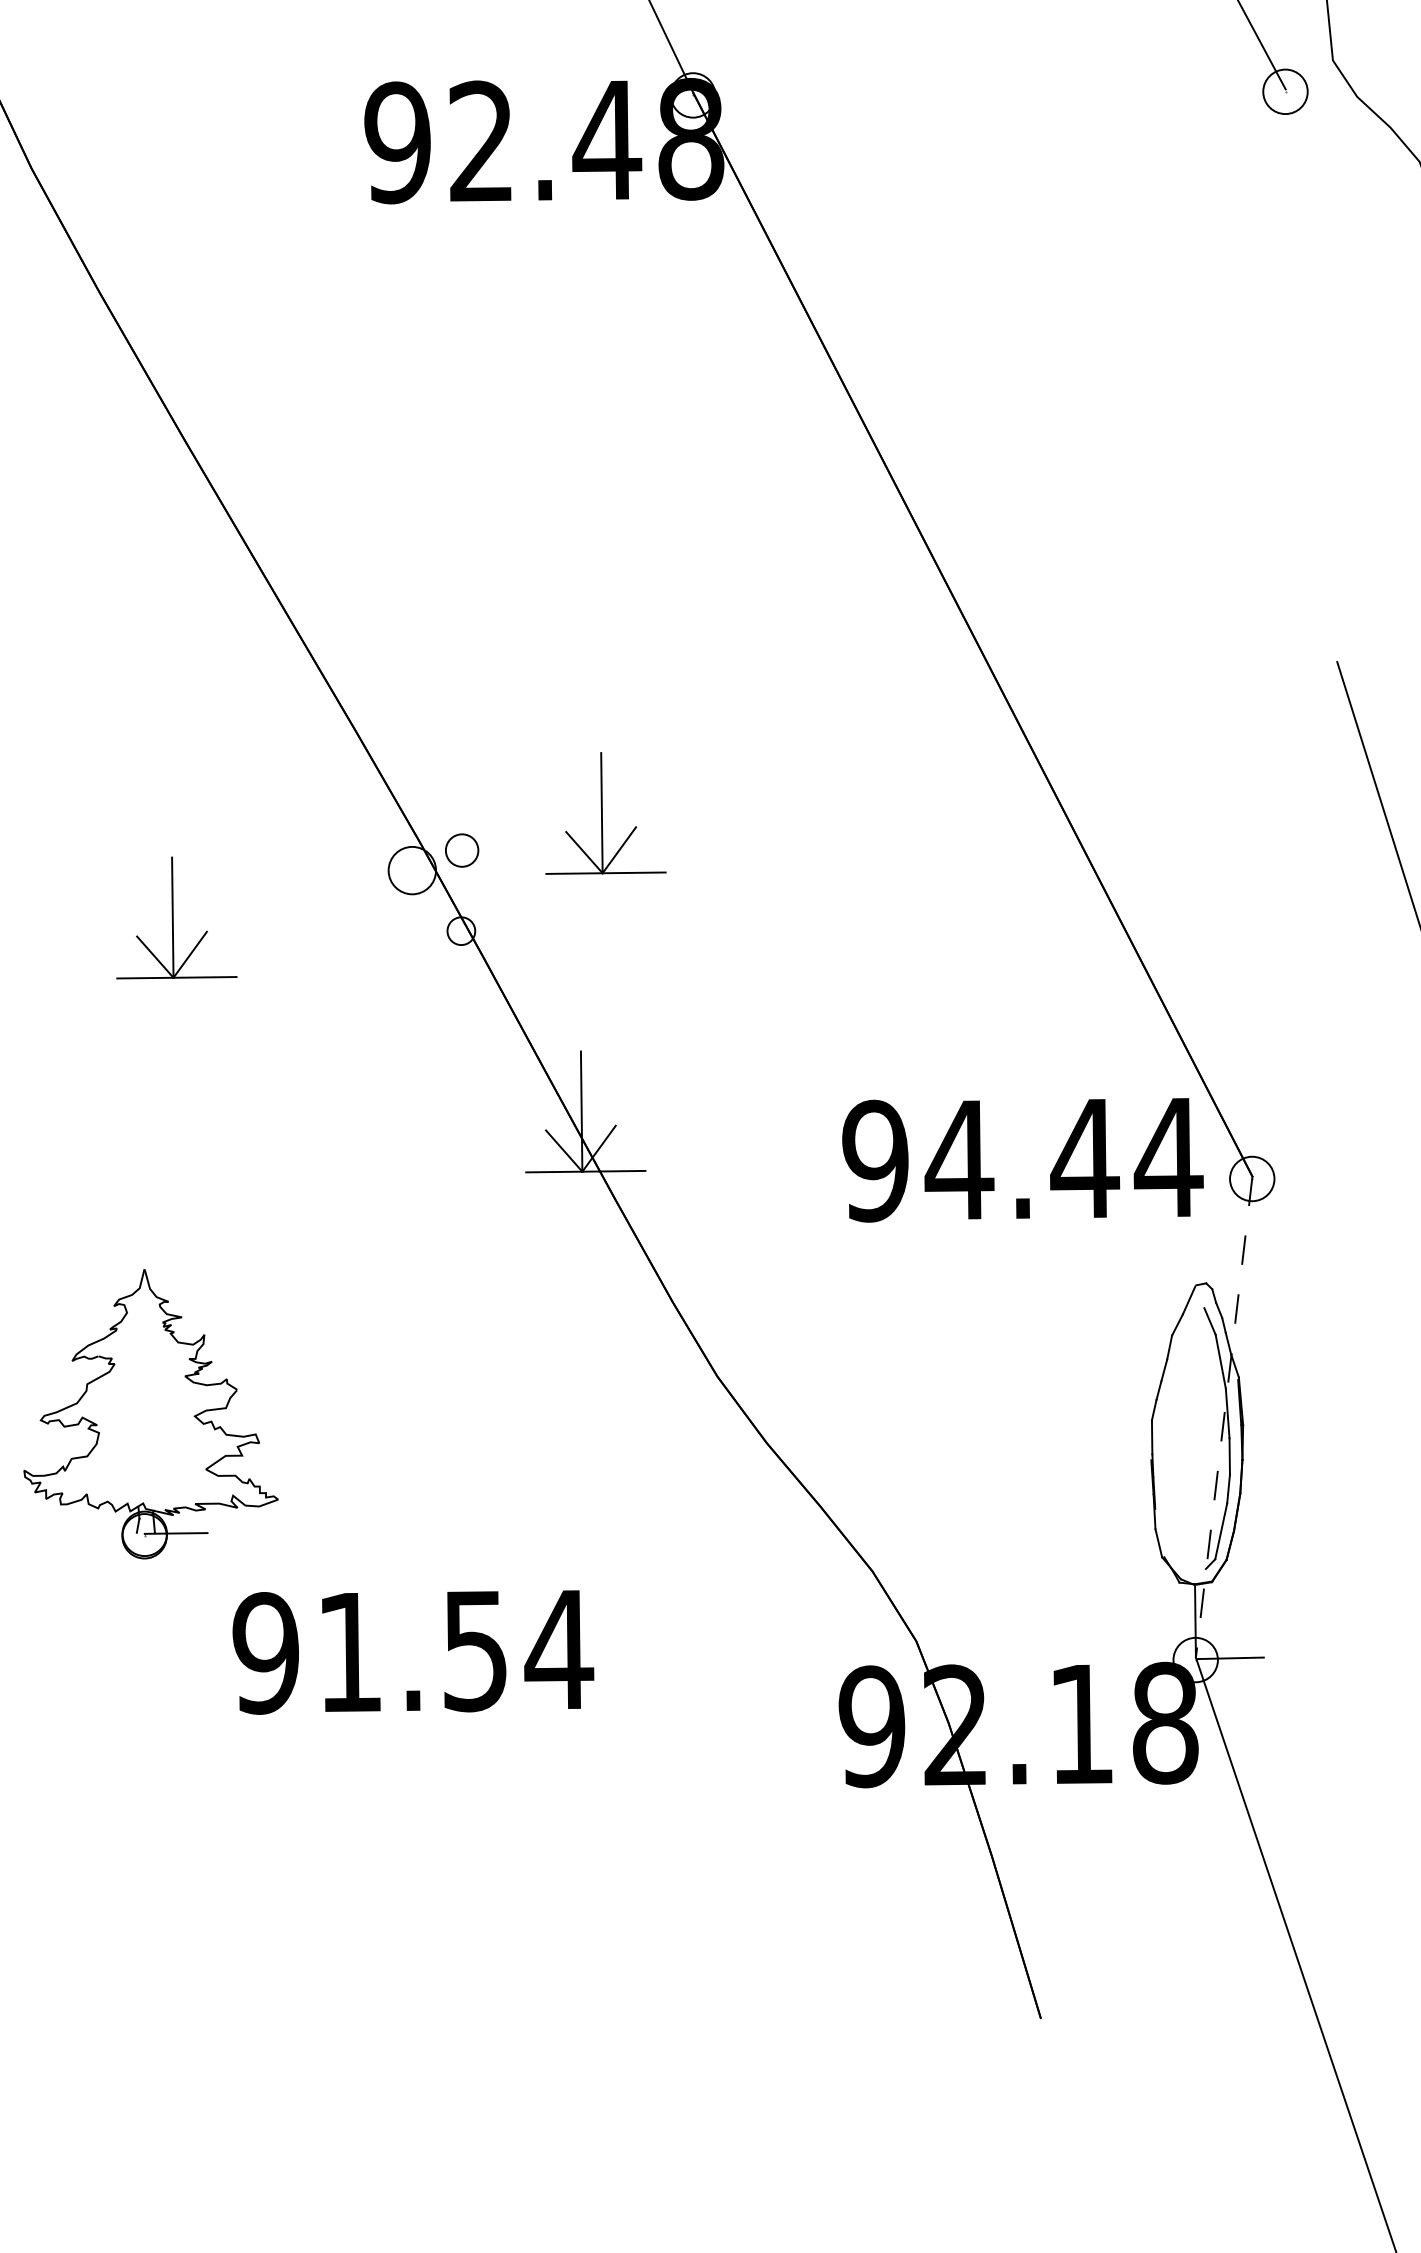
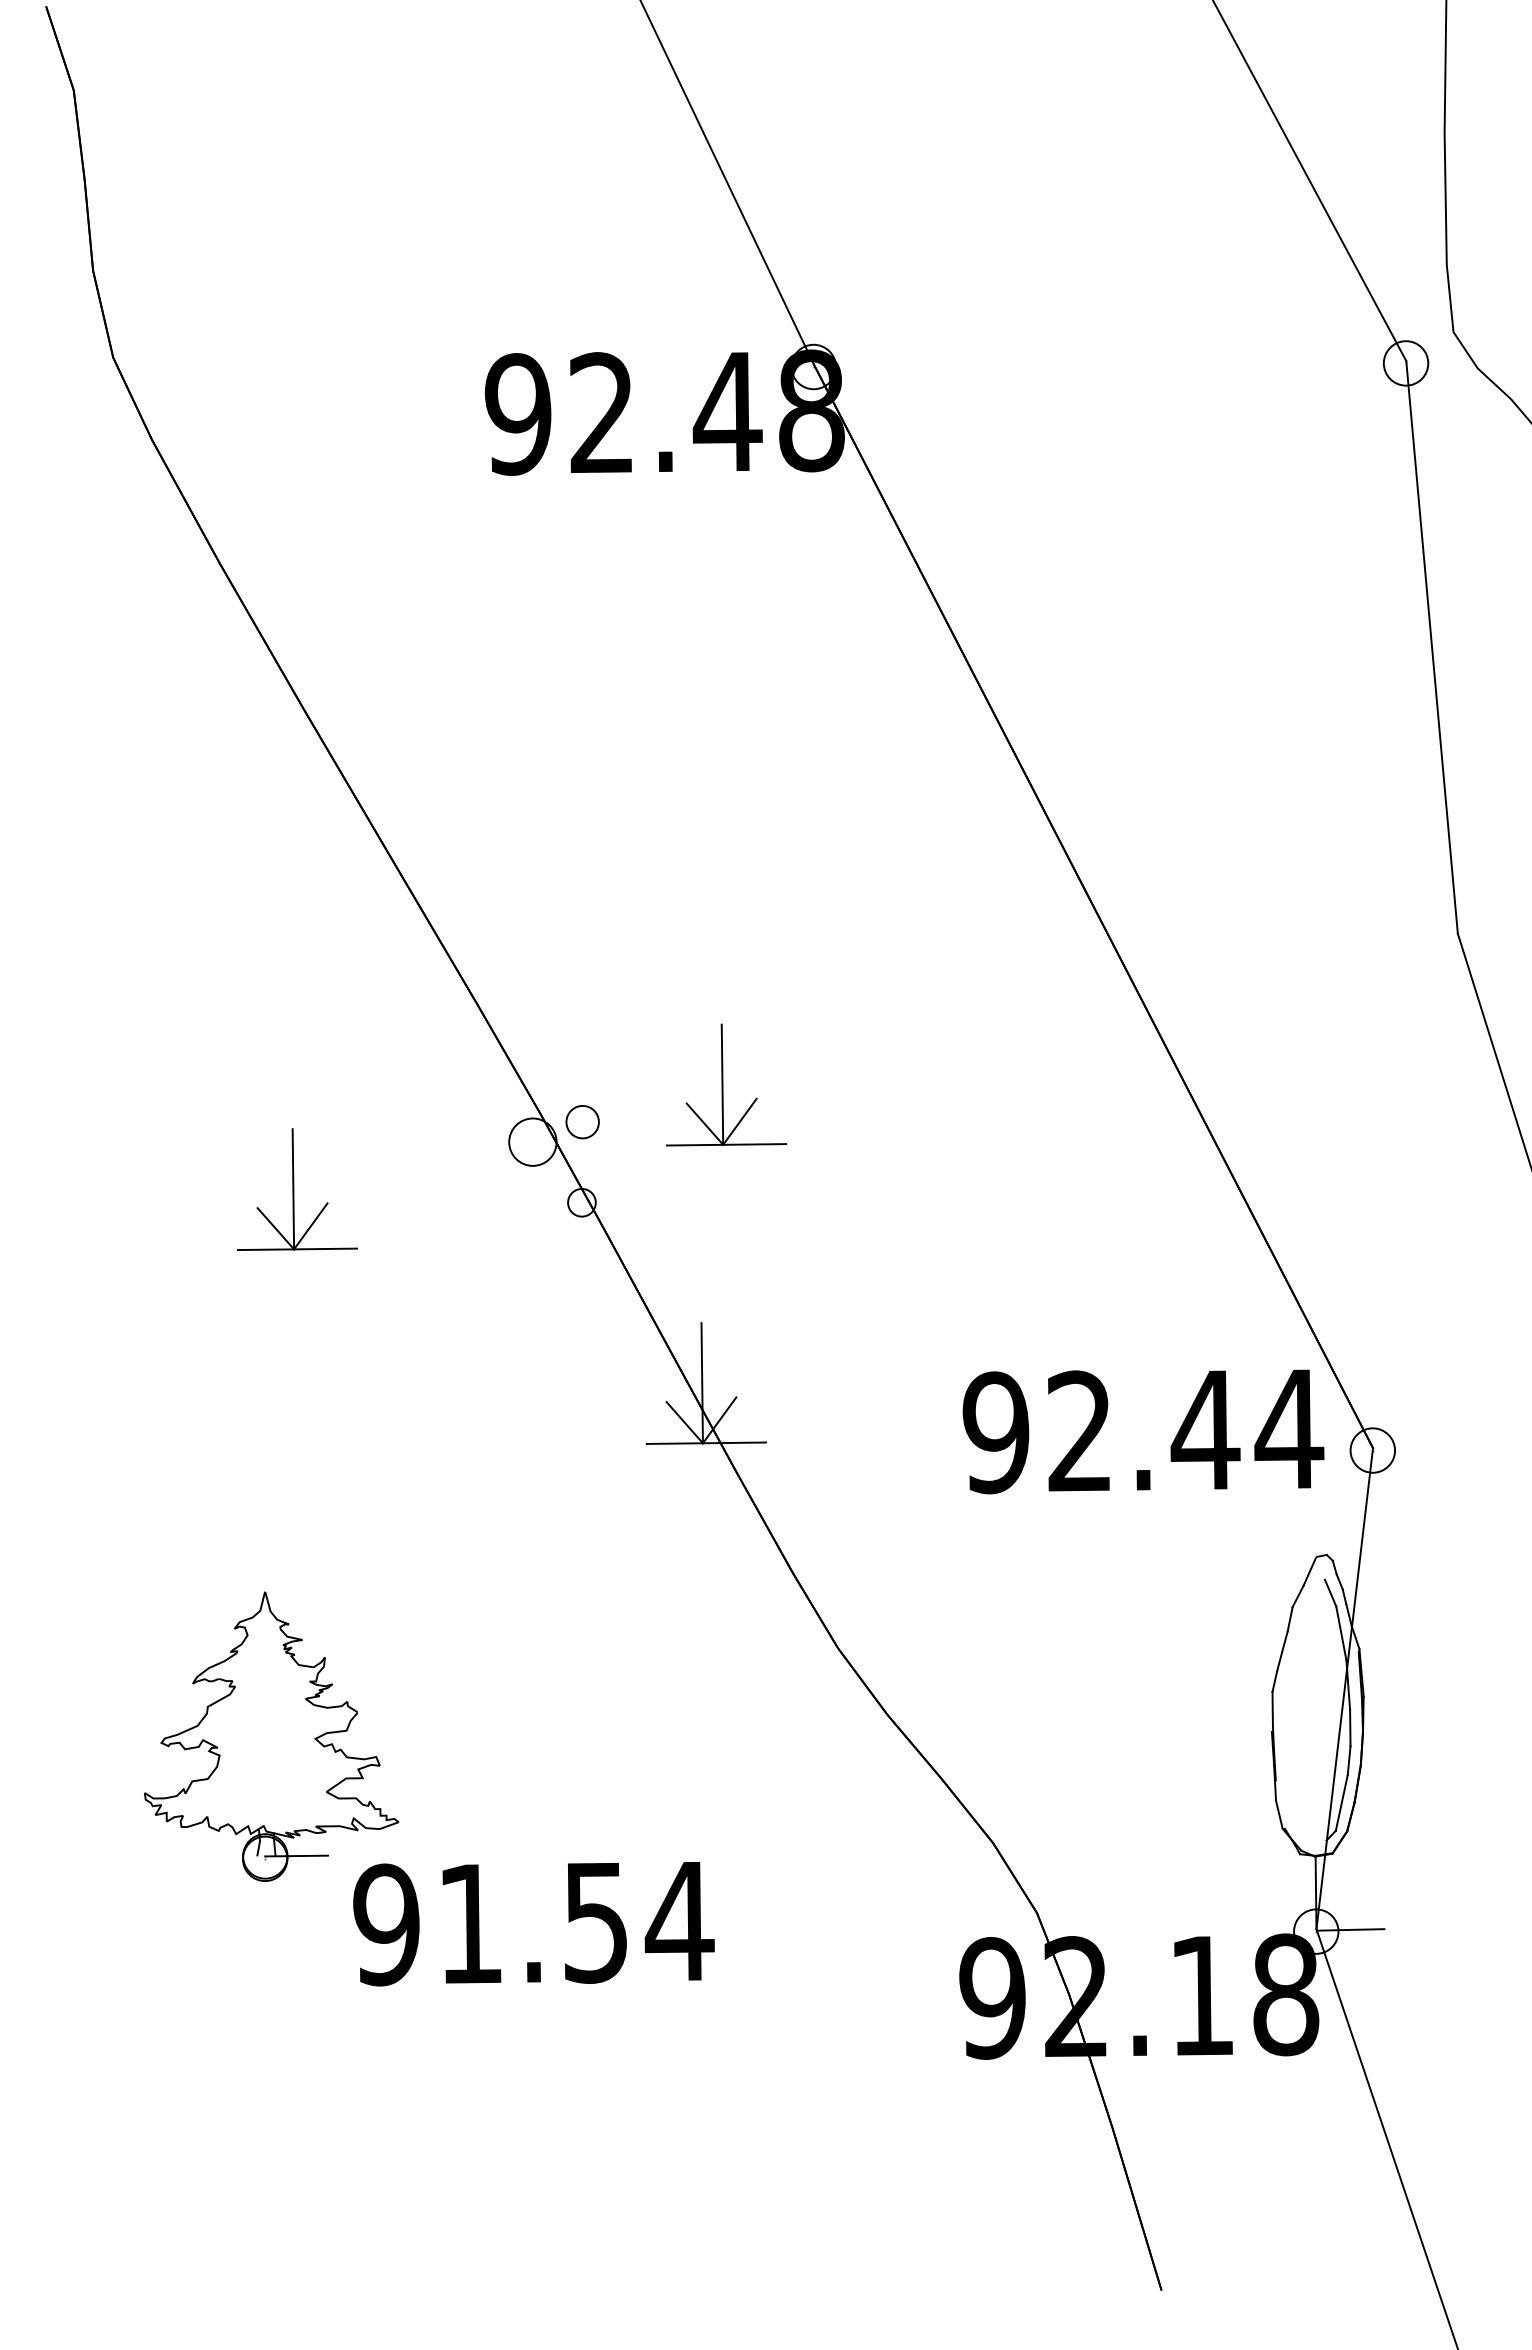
line: (1310, 374) -> (1431, 646), added
text: (959, 1158) -> (1080, 1430), 94.44 -> 92.44
part: (150, 1413) -> (271, 1736), moved
line: (1223, 1417) -> (1344, 1689), dashed -> solid

